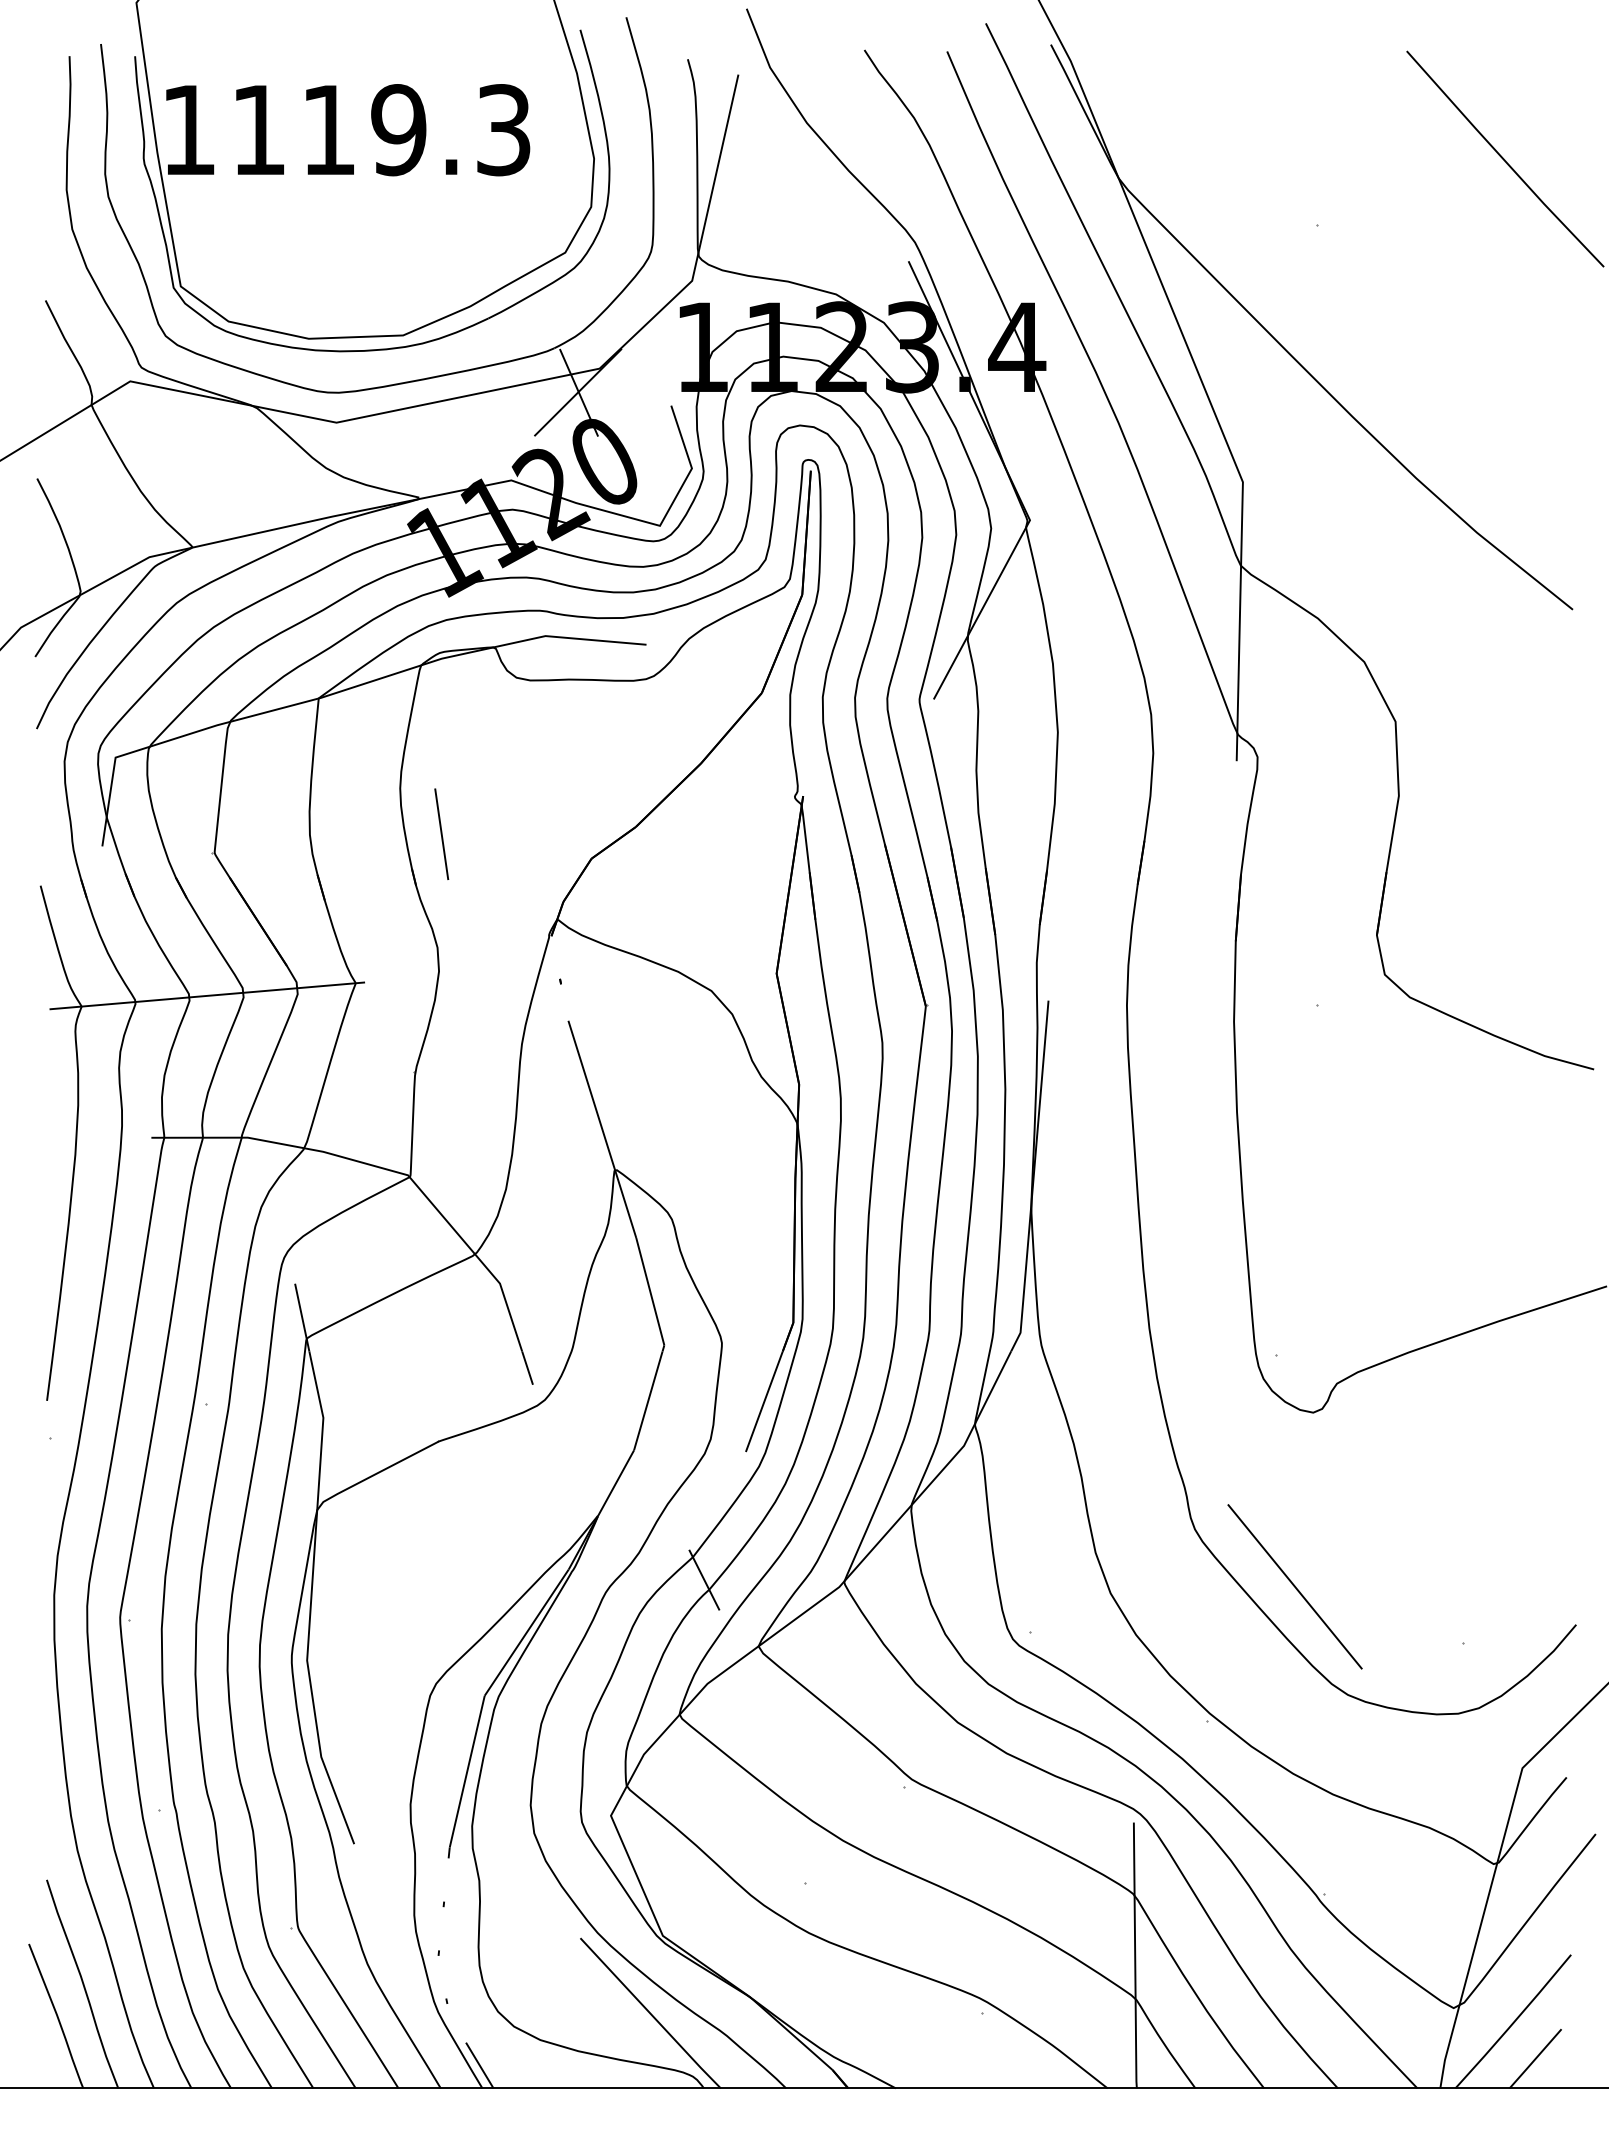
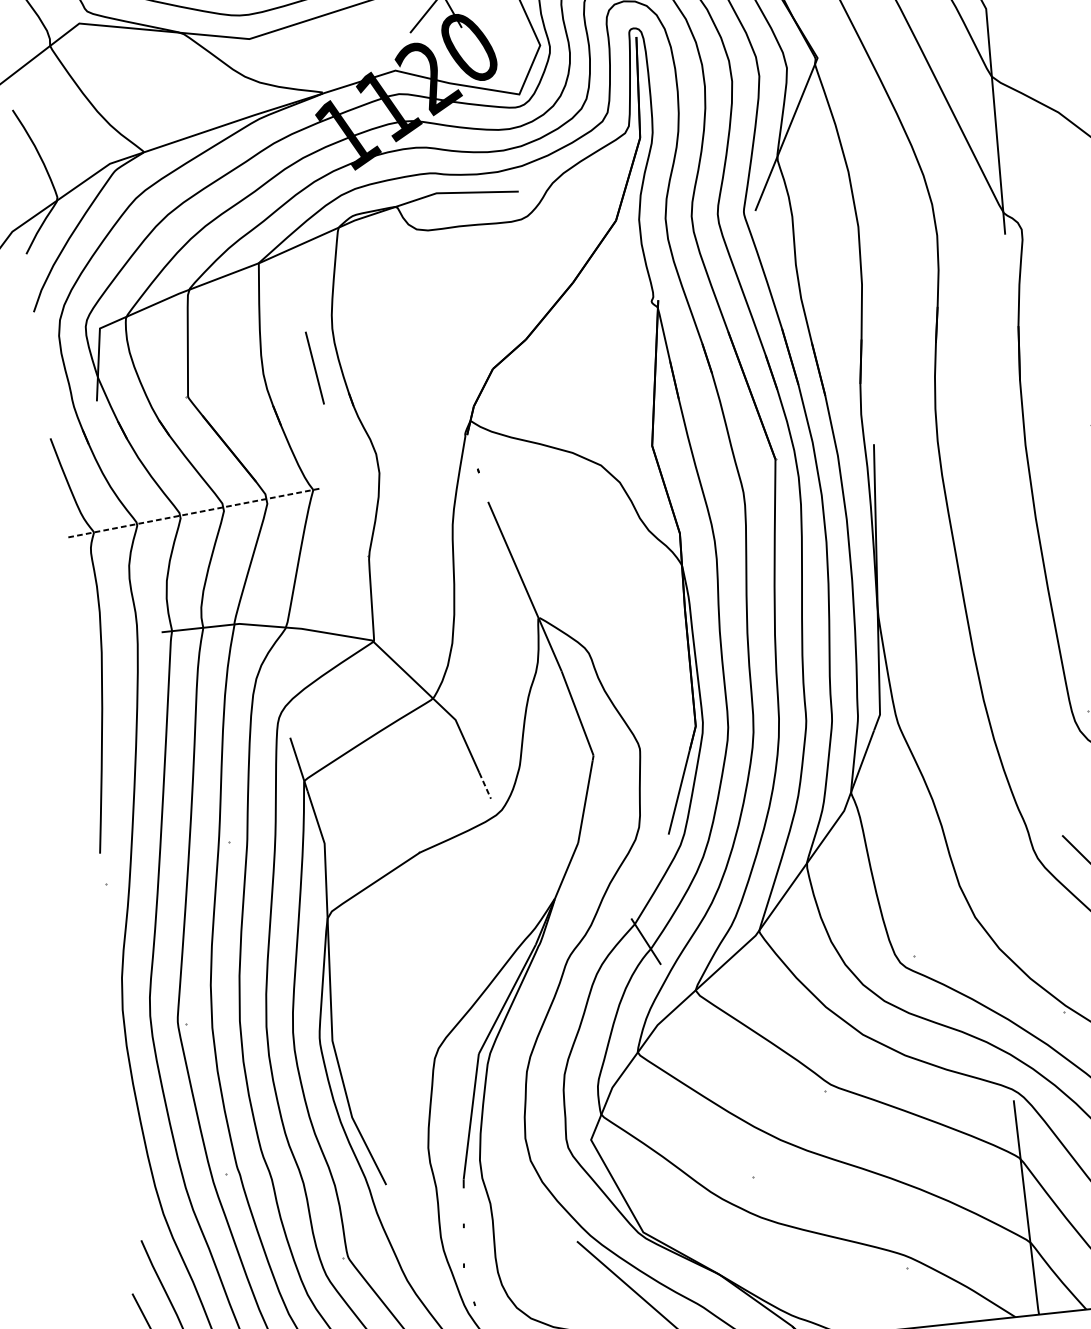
line: (441, 833) -> (314, 367), moved
line: (207, 995) -> (194, 512), solid -> dashed
line: (527, 1368) -> (485, 786), solid -> dashed

